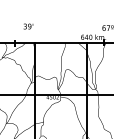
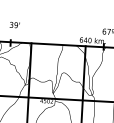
text: (28, 26) -> (14, 25), moved

